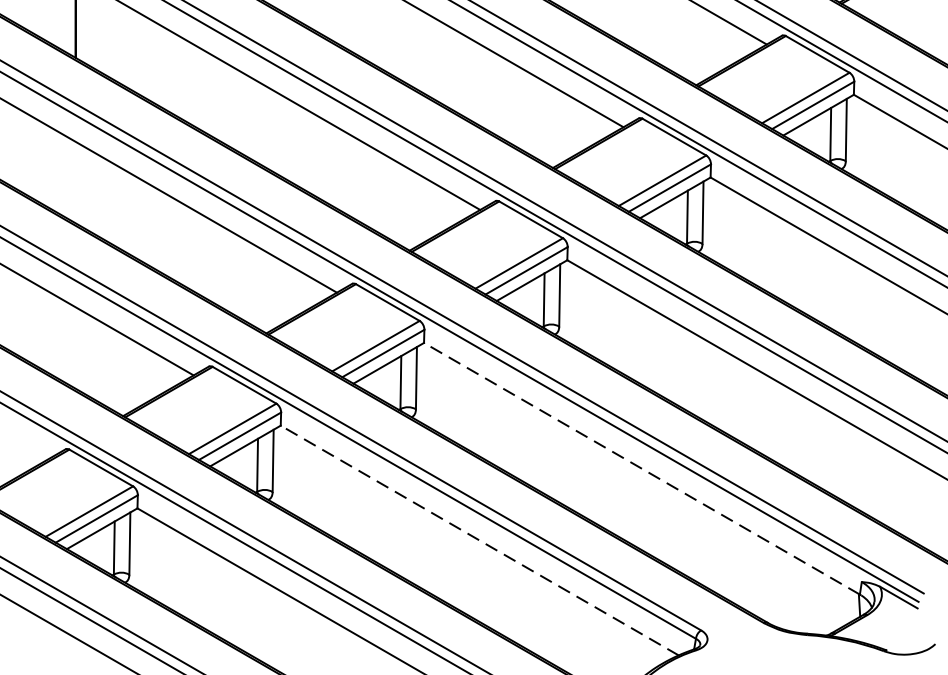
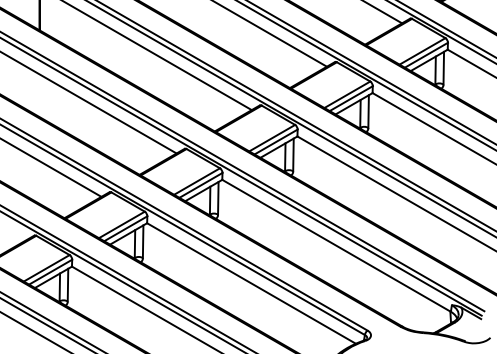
line: (641, 468) -> (336, 245), dashed -> solid
line: (479, 540) -> (251, 283), dashed -> solid

